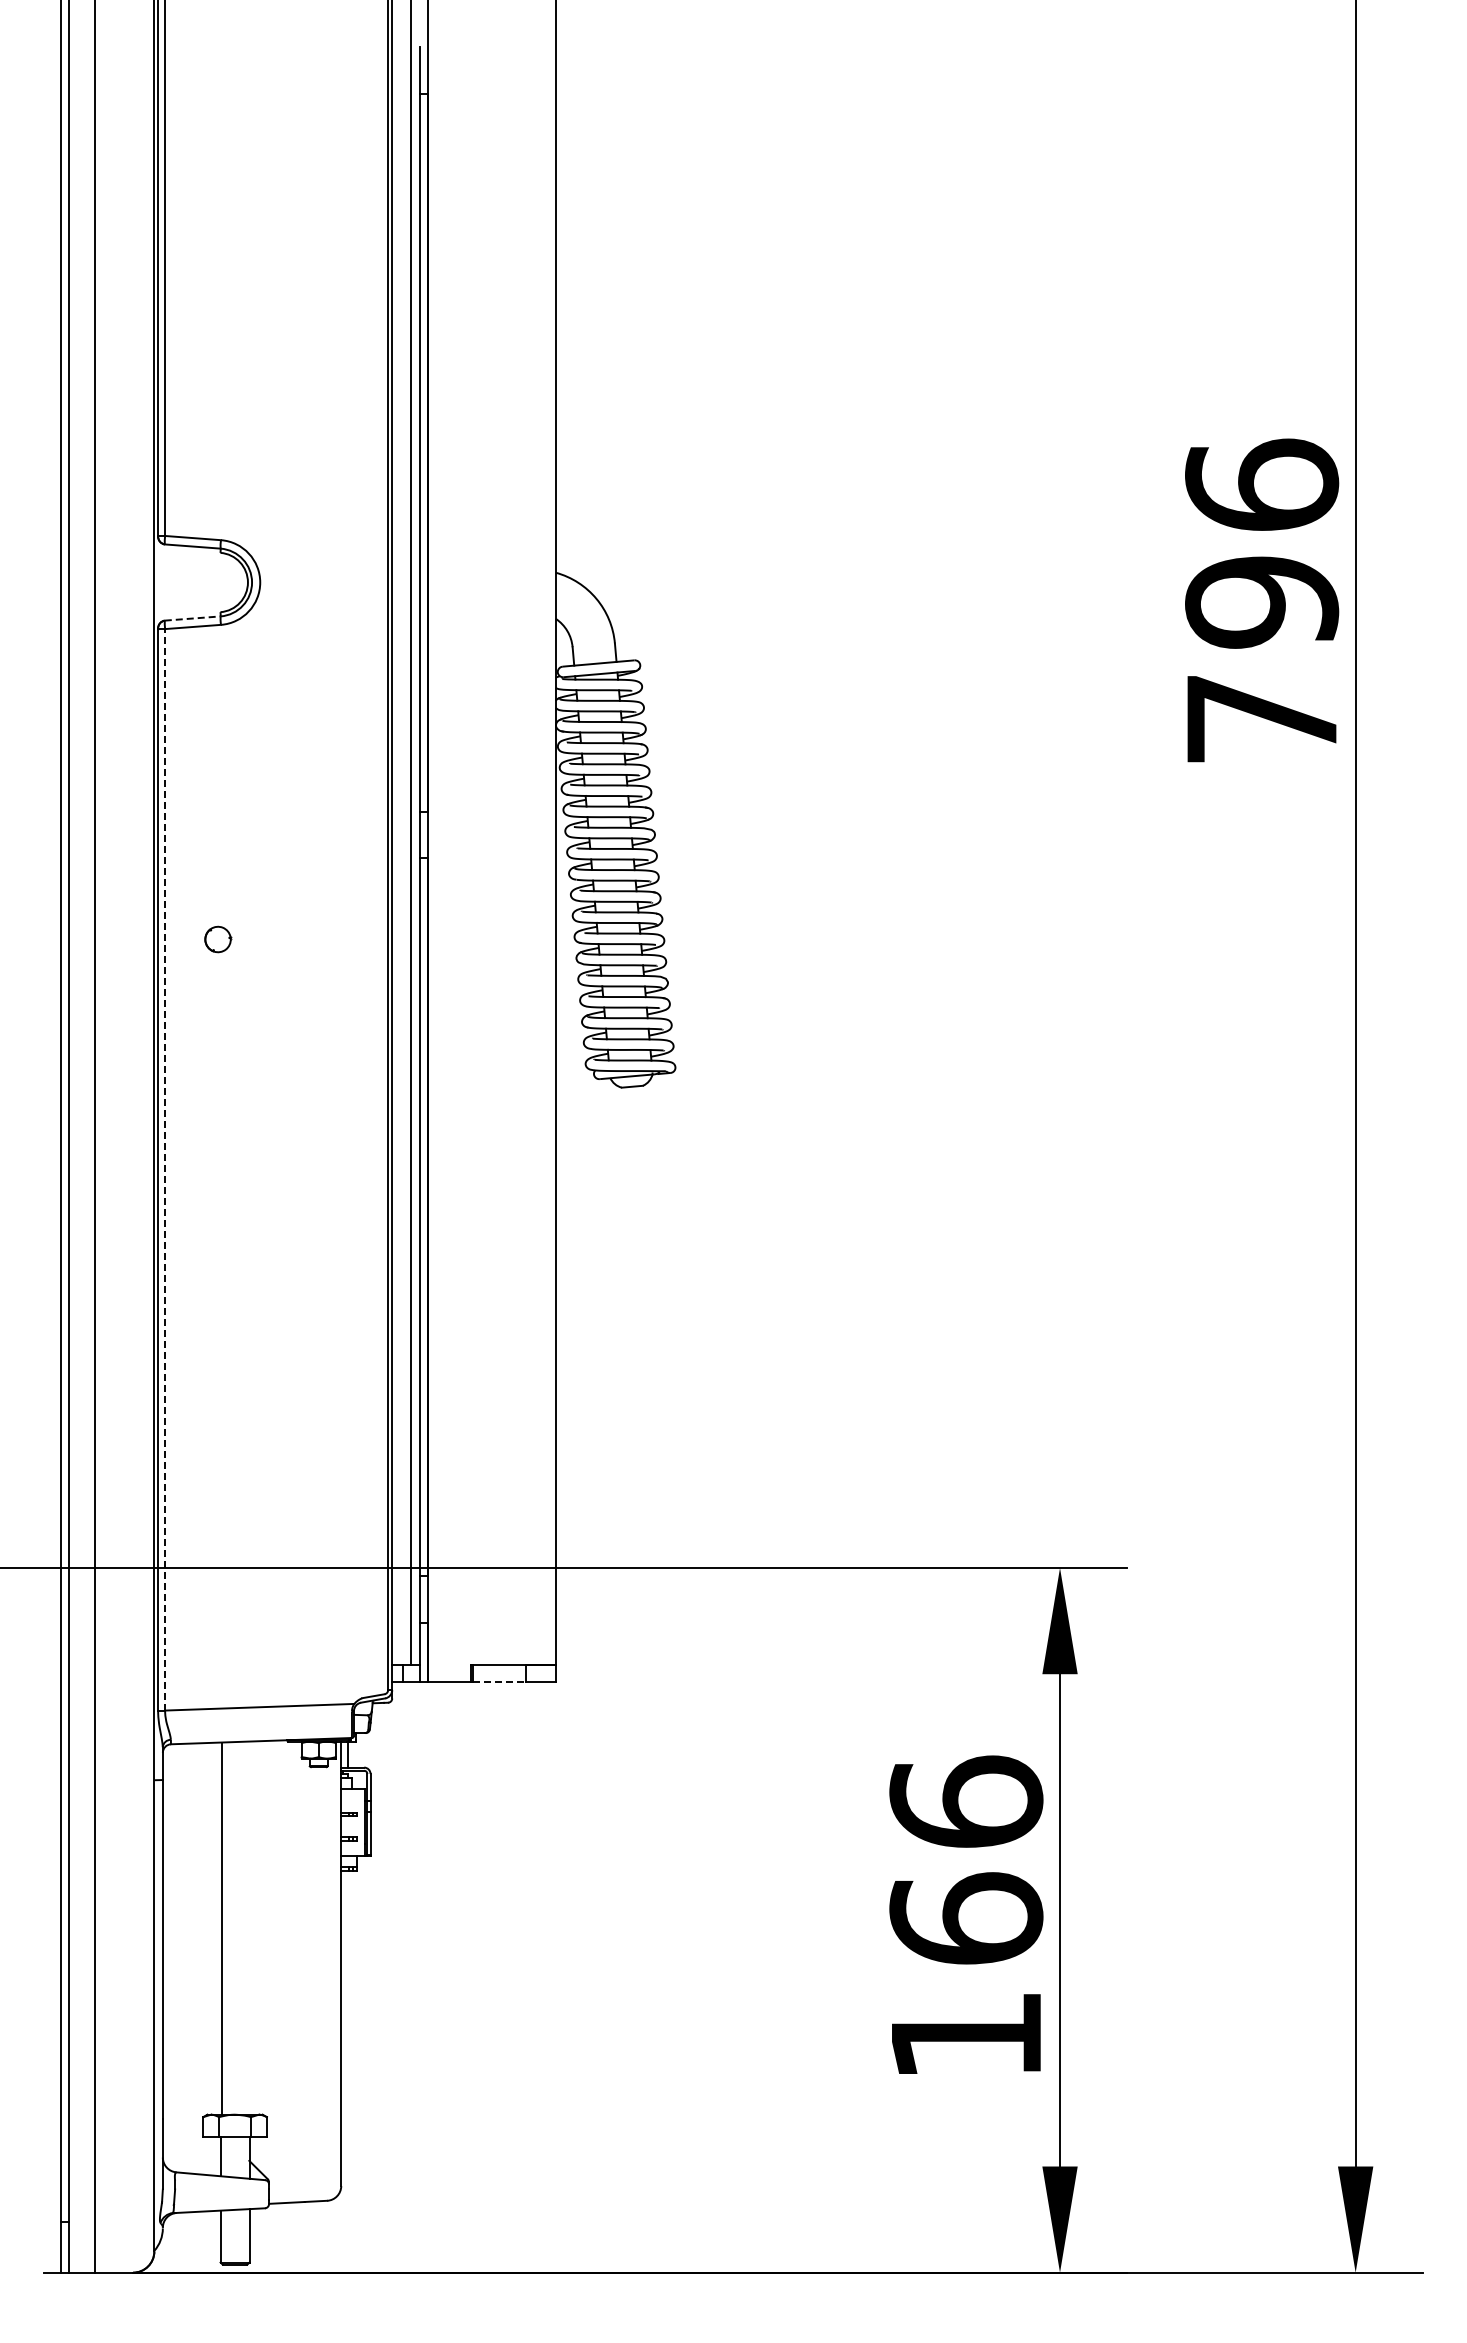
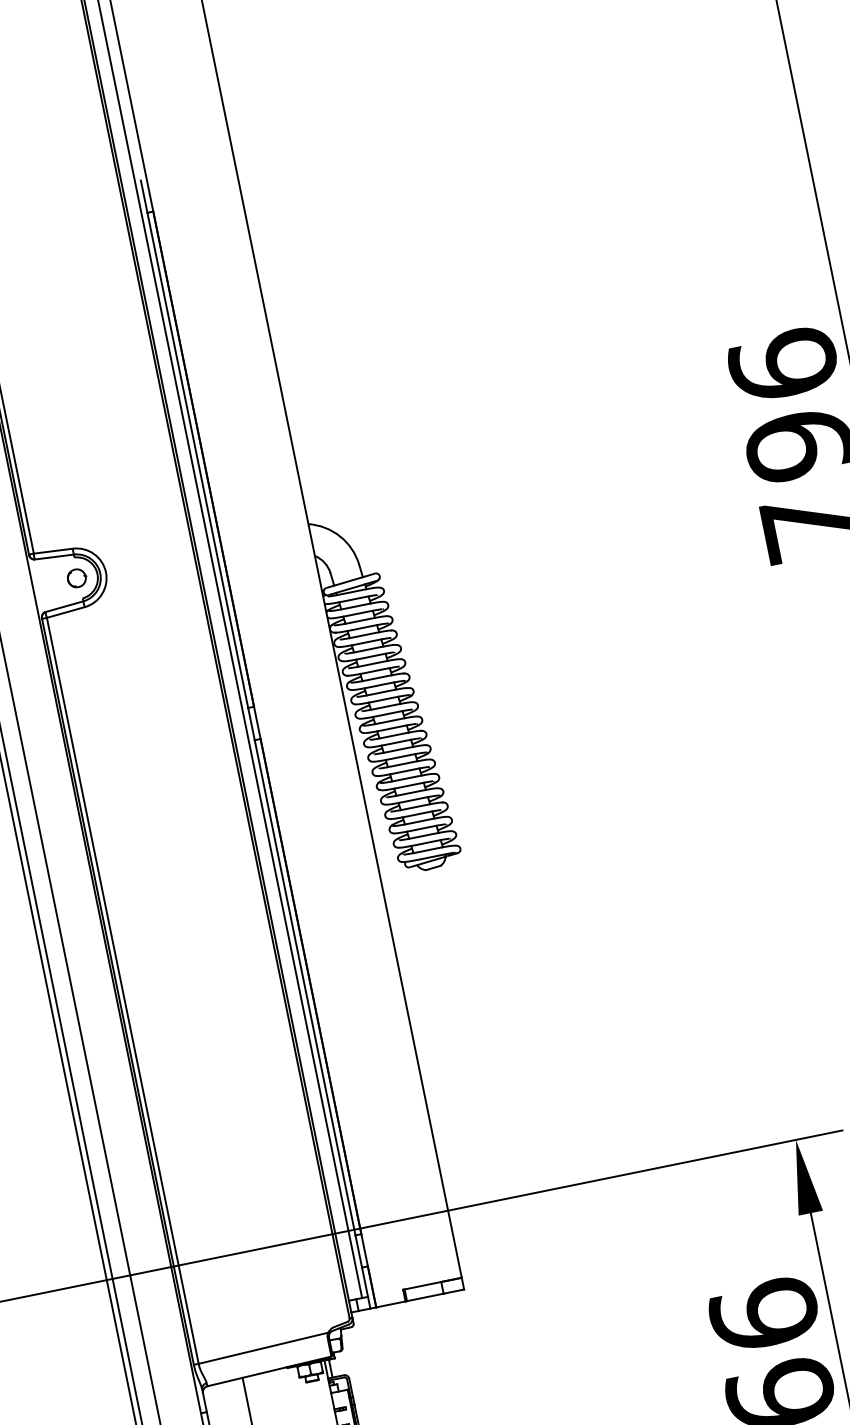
line: (192, 618) -> (64, 606), dashed -> solid
part: (218, 939) -> (77, 578), moved
line: (165, 1169) -> (122, 990), dashed -> solid
line: (499, 1682) -> (425, 1297), dashed -> solid

